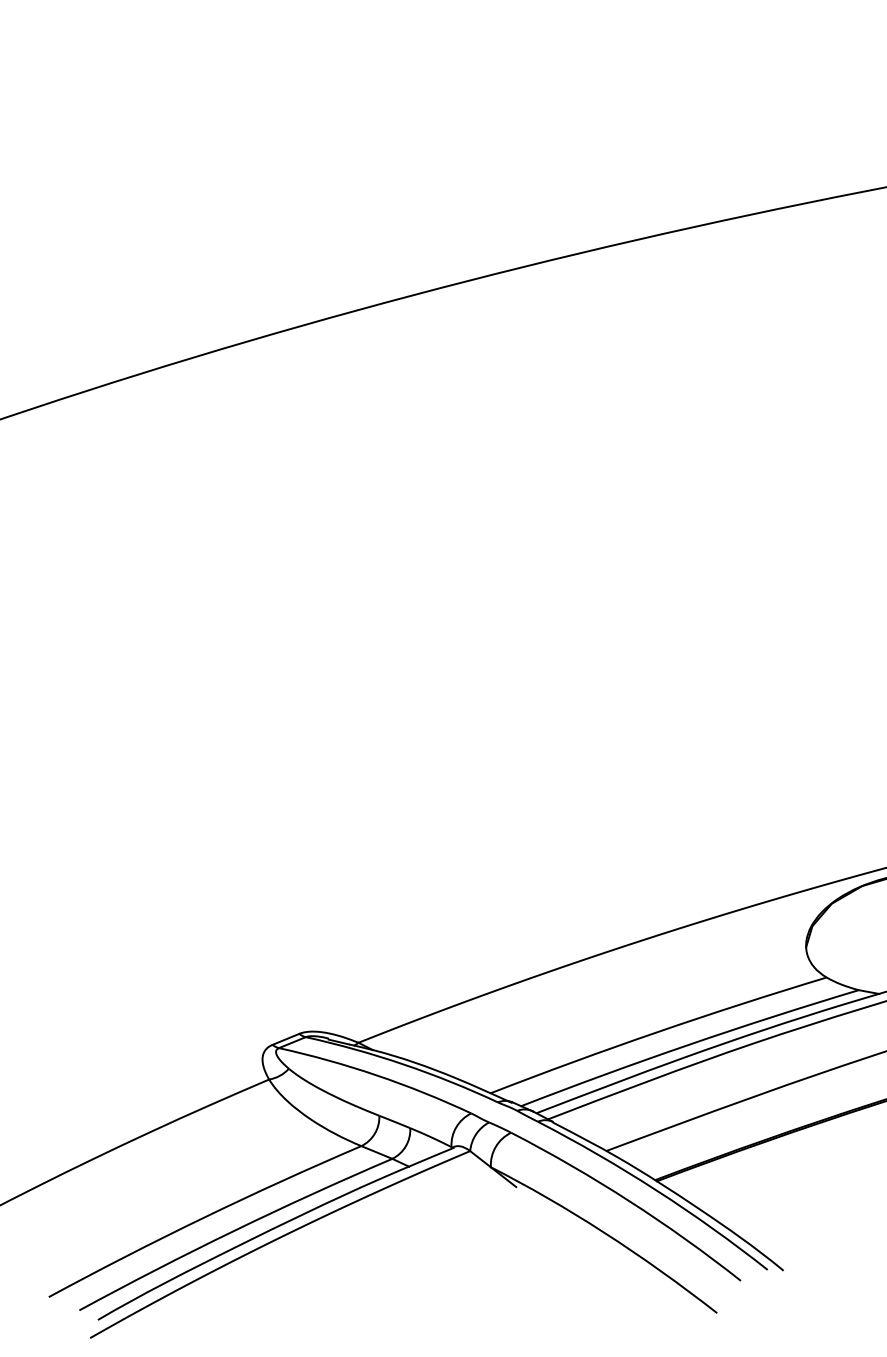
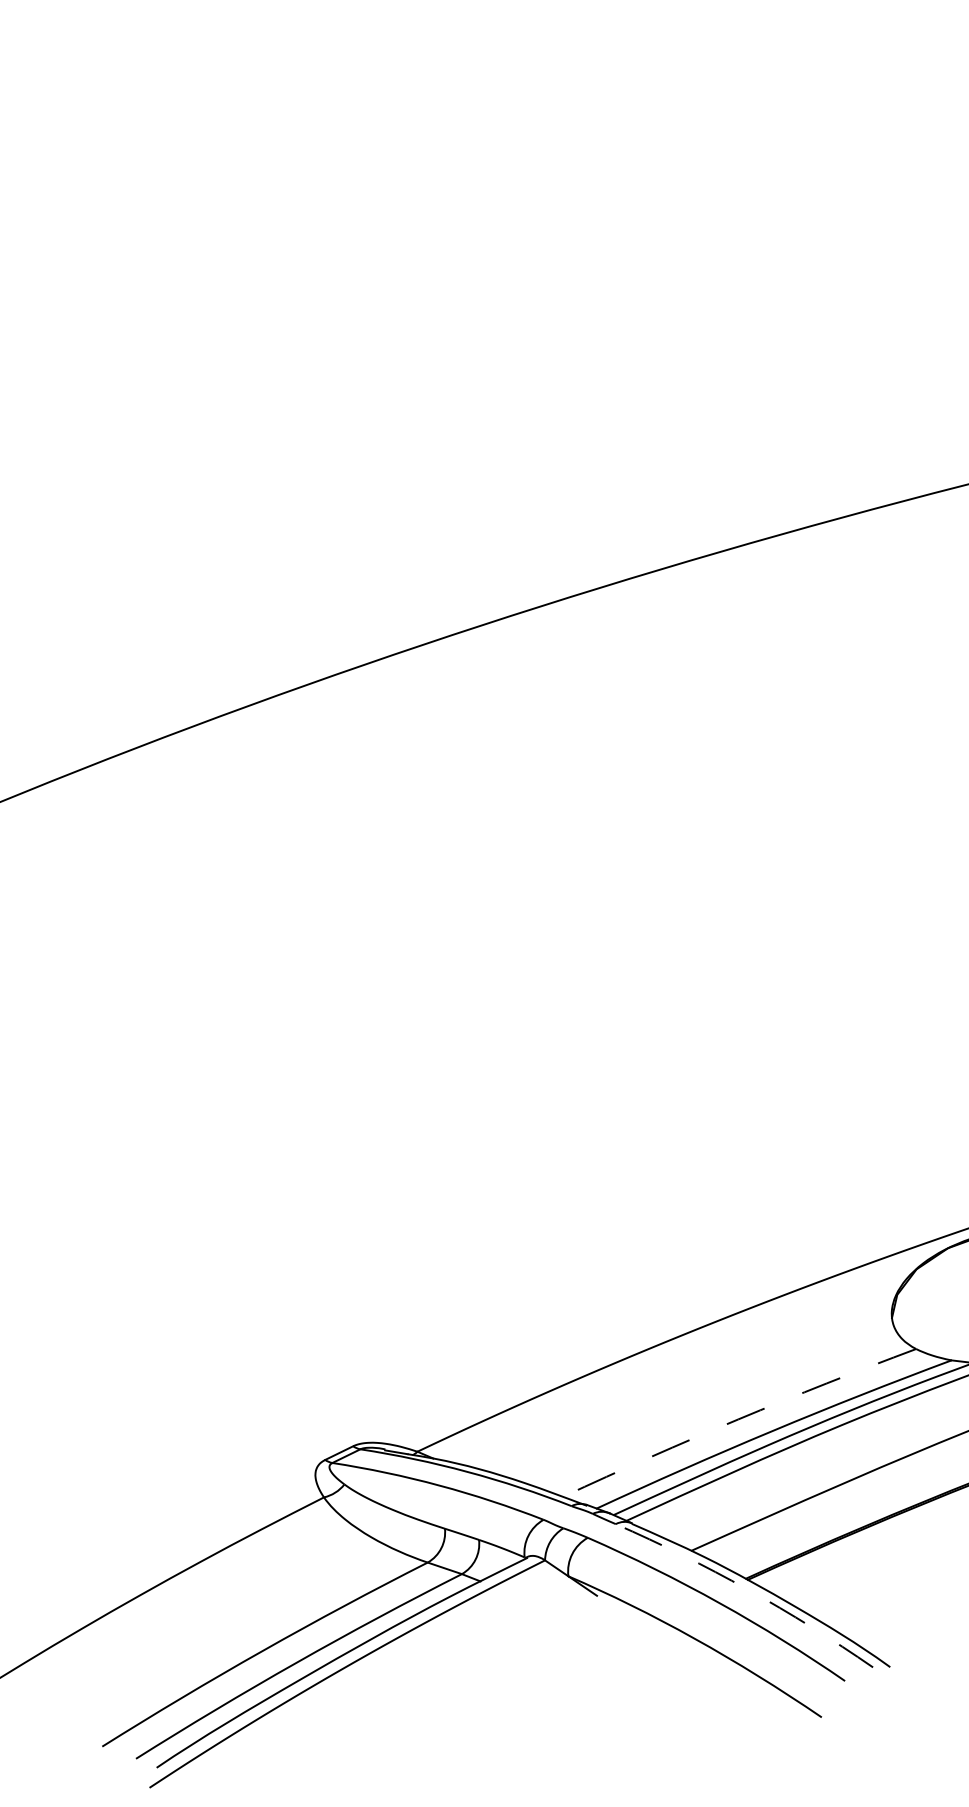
arc: (657, 1032) -> (738, 1419), solid -> dashed
arc: (656, 1190) -> (747, 1589), solid -> dashed

